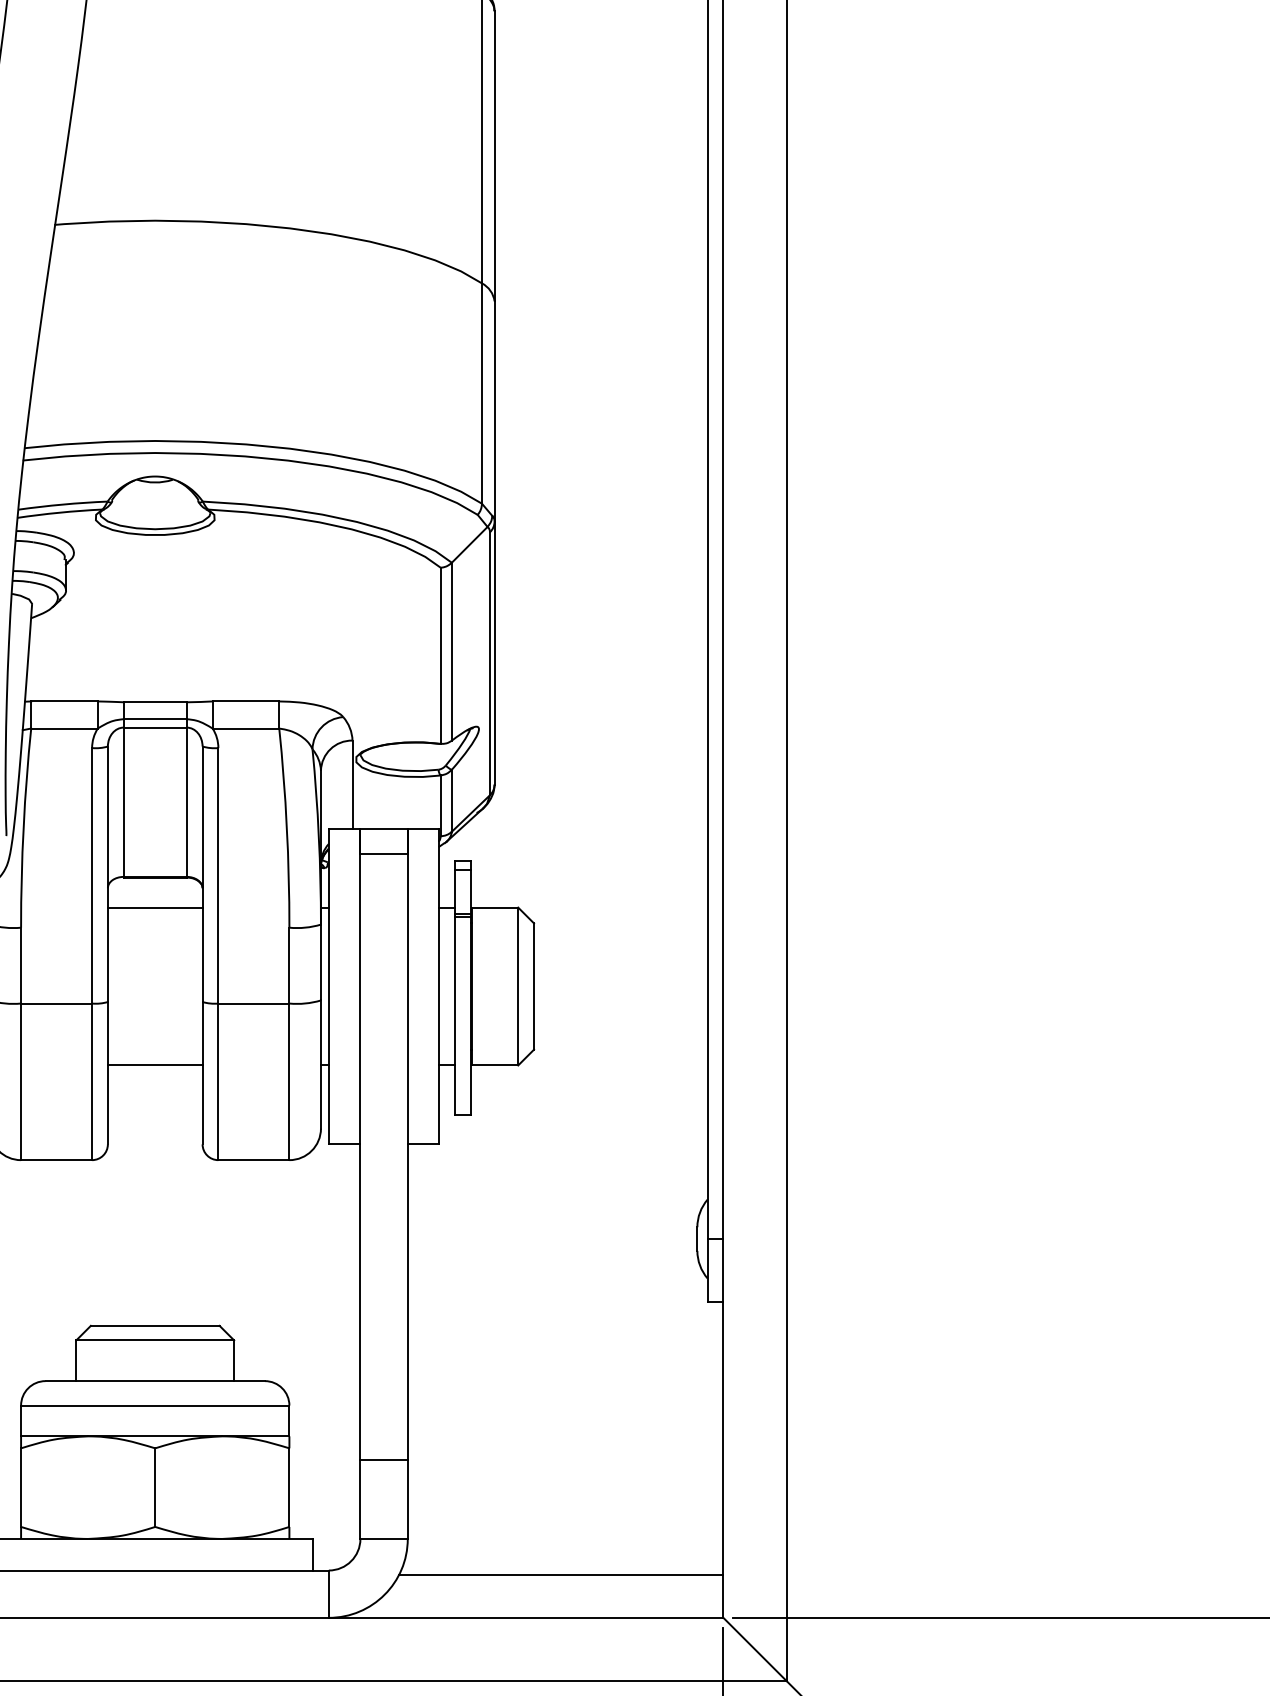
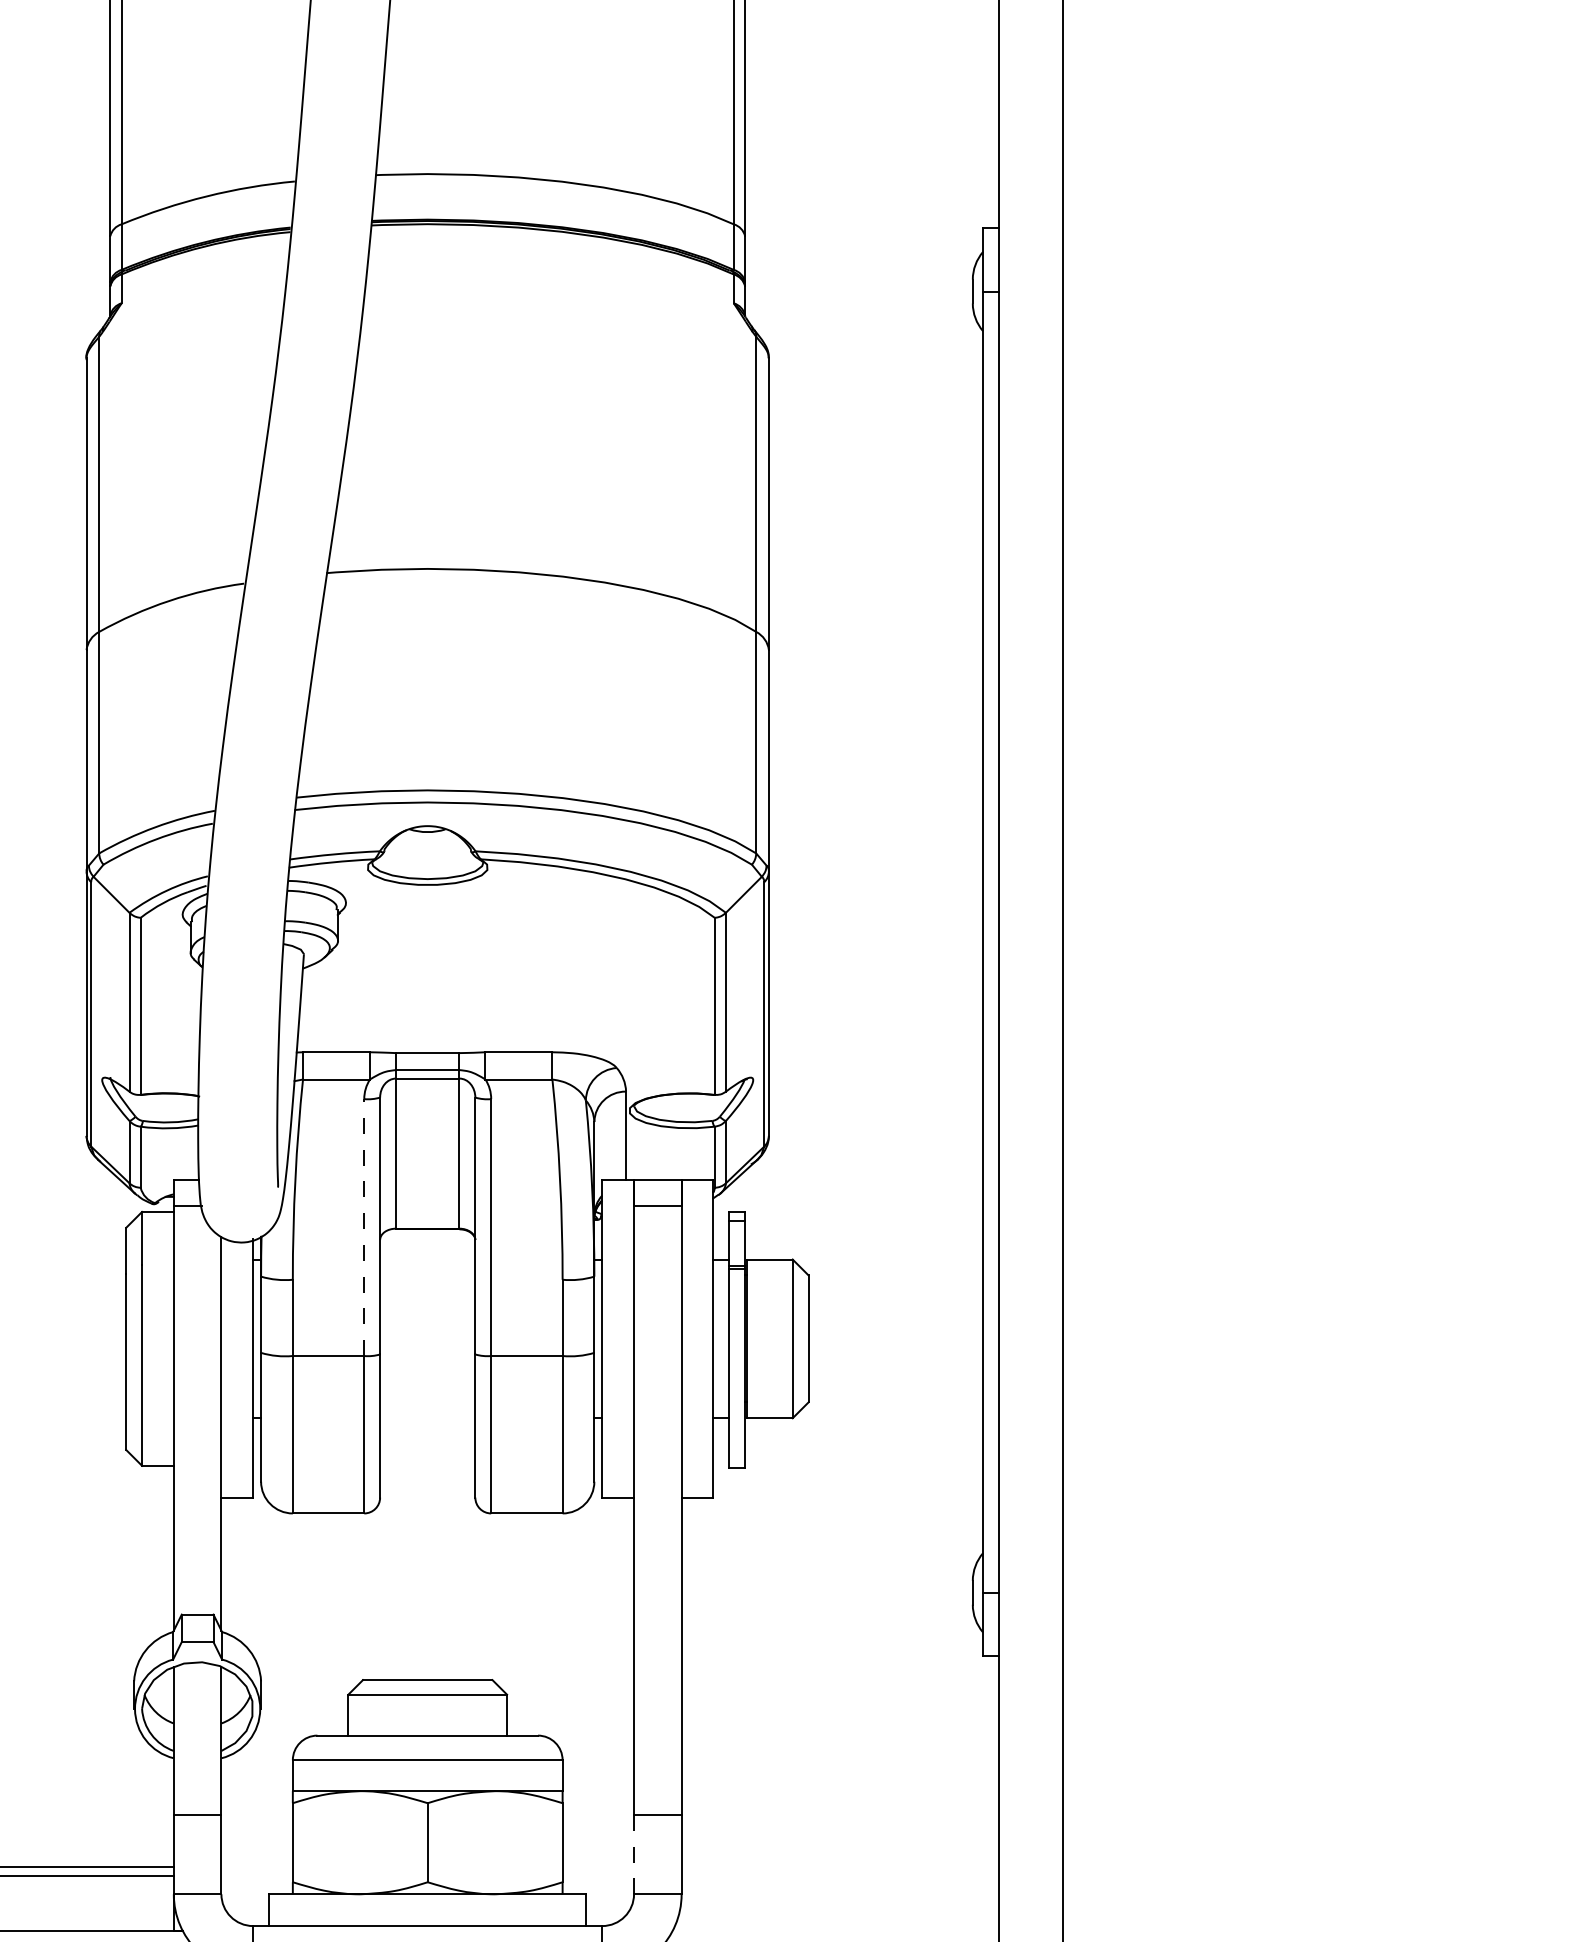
line: (92, 875) -> (364, 1227), solid -> dashed
line: (155, 907) -> (427, 1259), removed
line: (155, 1065) -> (427, 1418), removed
line: (360, 1499) -> (634, 1854), solid -> dashed
line: (560, 1574) -> (835, 1930), removed

